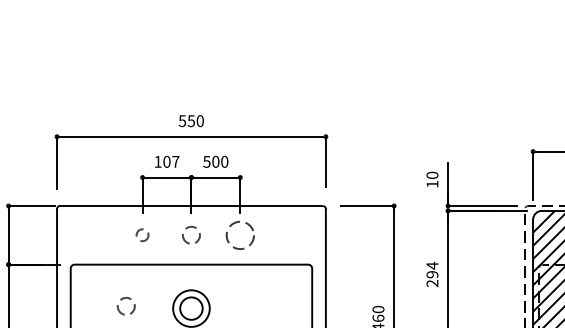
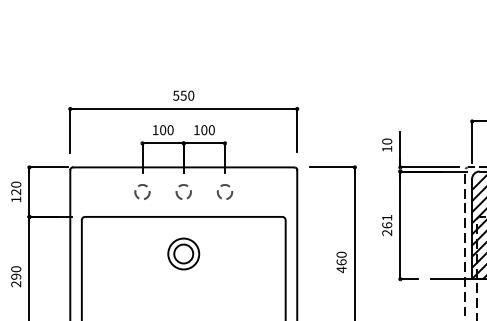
text: (175, 162) -> (170, 130), 107 -> 100
text: (206, 162) -> (196, 130), 500 -> 100
part: (142, 234) -> (142, 191), size x1.43
part: (239, 234) -> (224, 191), size x0.62
text: (432, 270) -> (387, 221), 294 -> 261
part: (125, 305) -> (128, 251), removed

